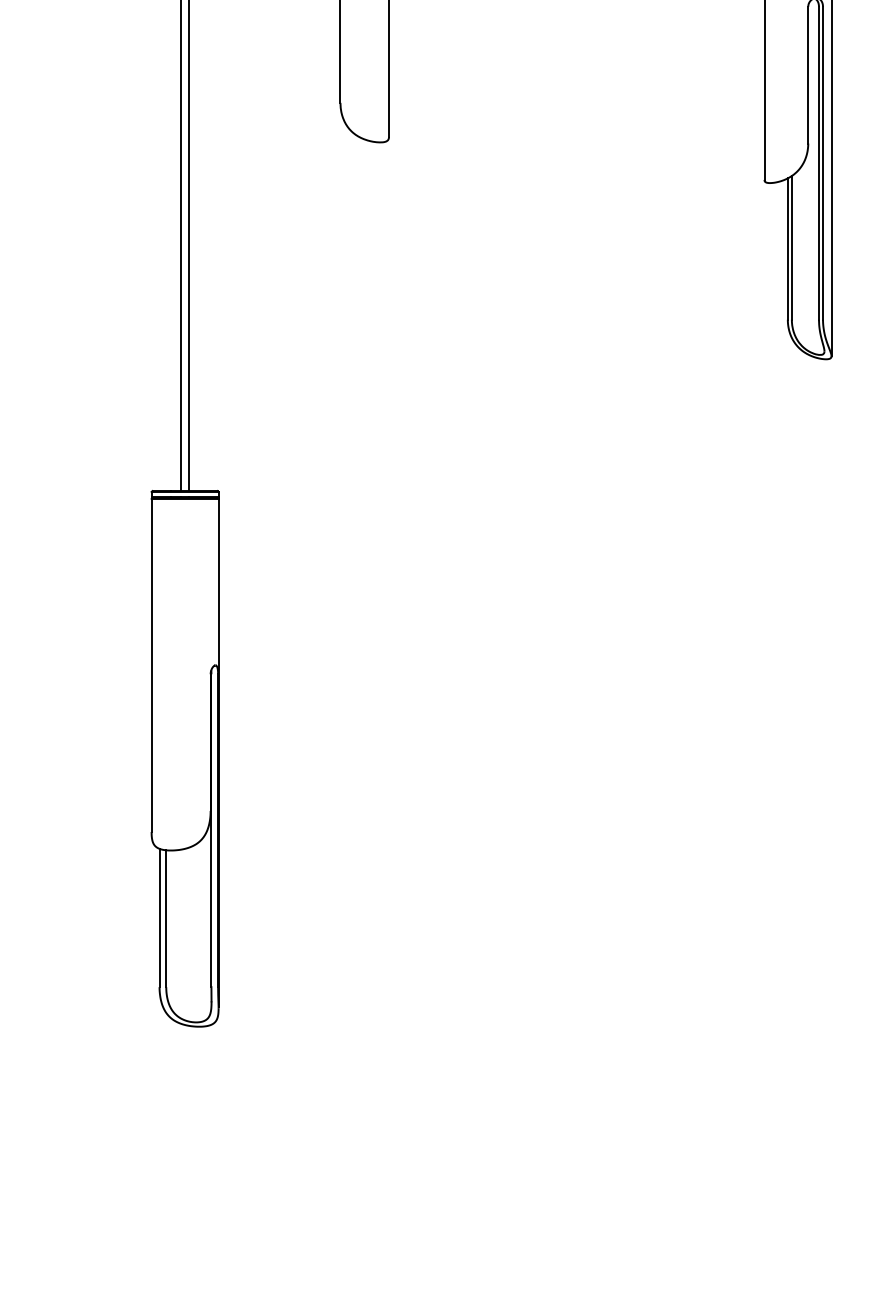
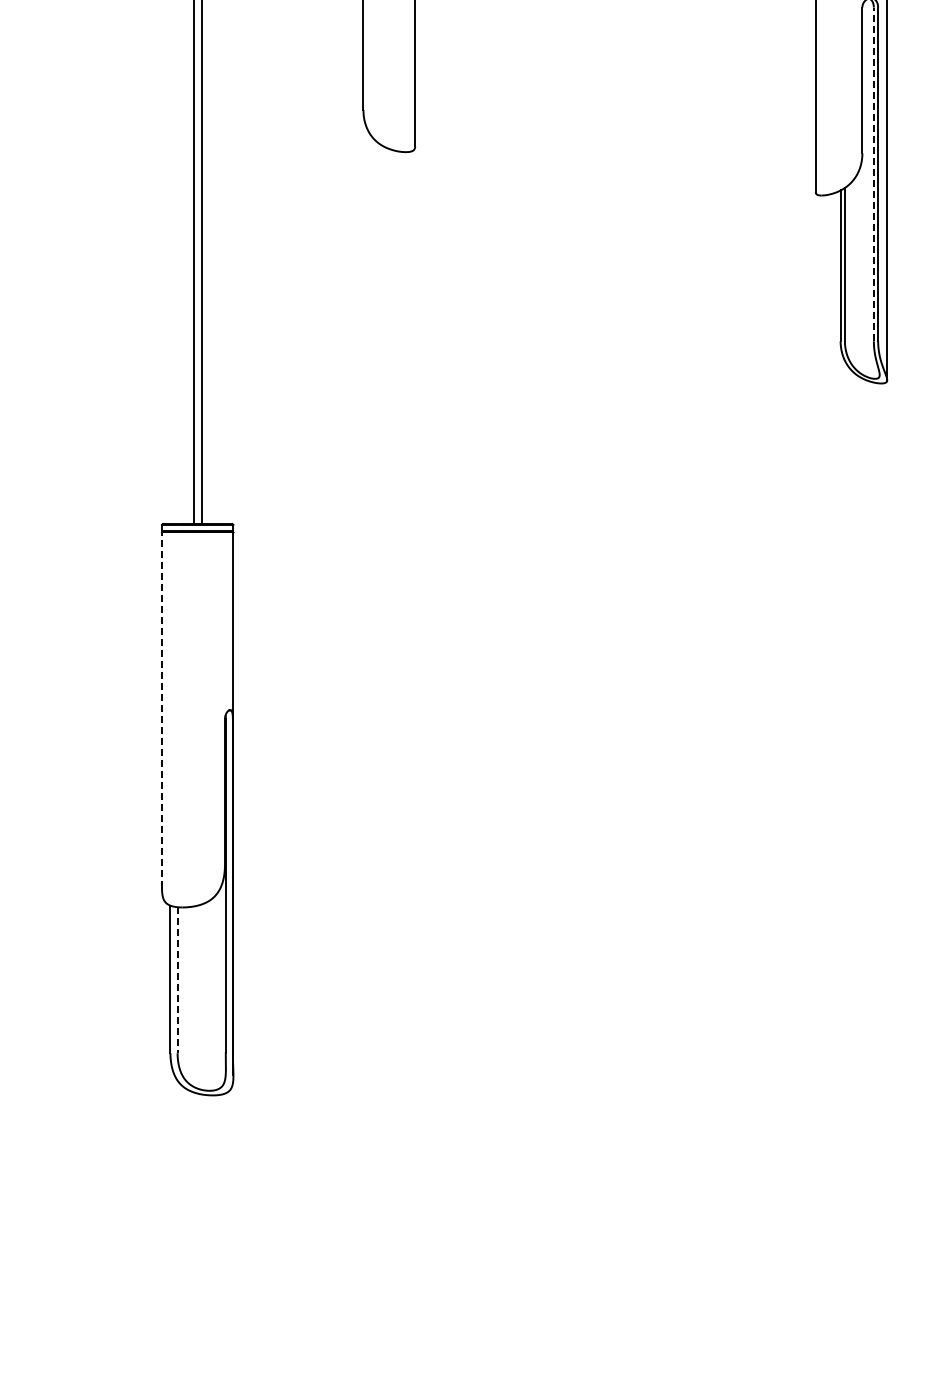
line: (818, 163) -> (873, 174), solid -> dashed
line: (152, 665) -> (162, 710), solid -> dashed
line: (166, 919) -> (177, 980), solid -> dashed

